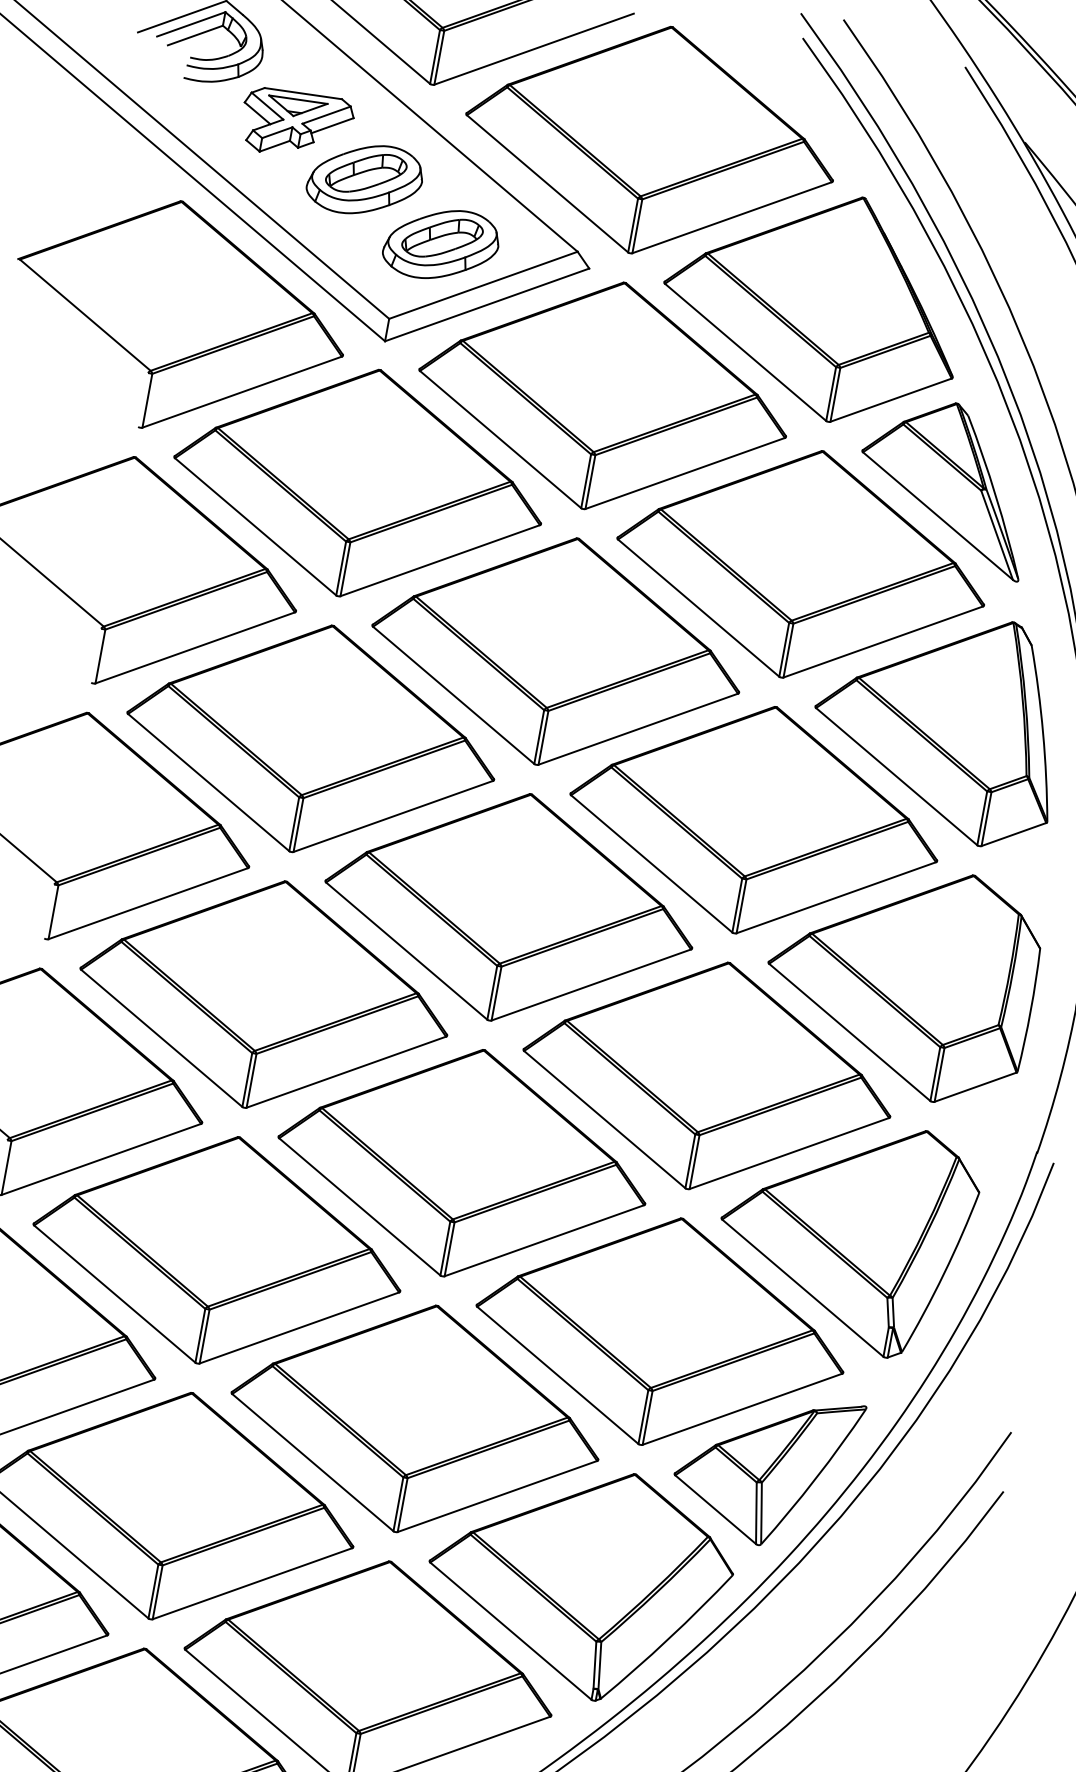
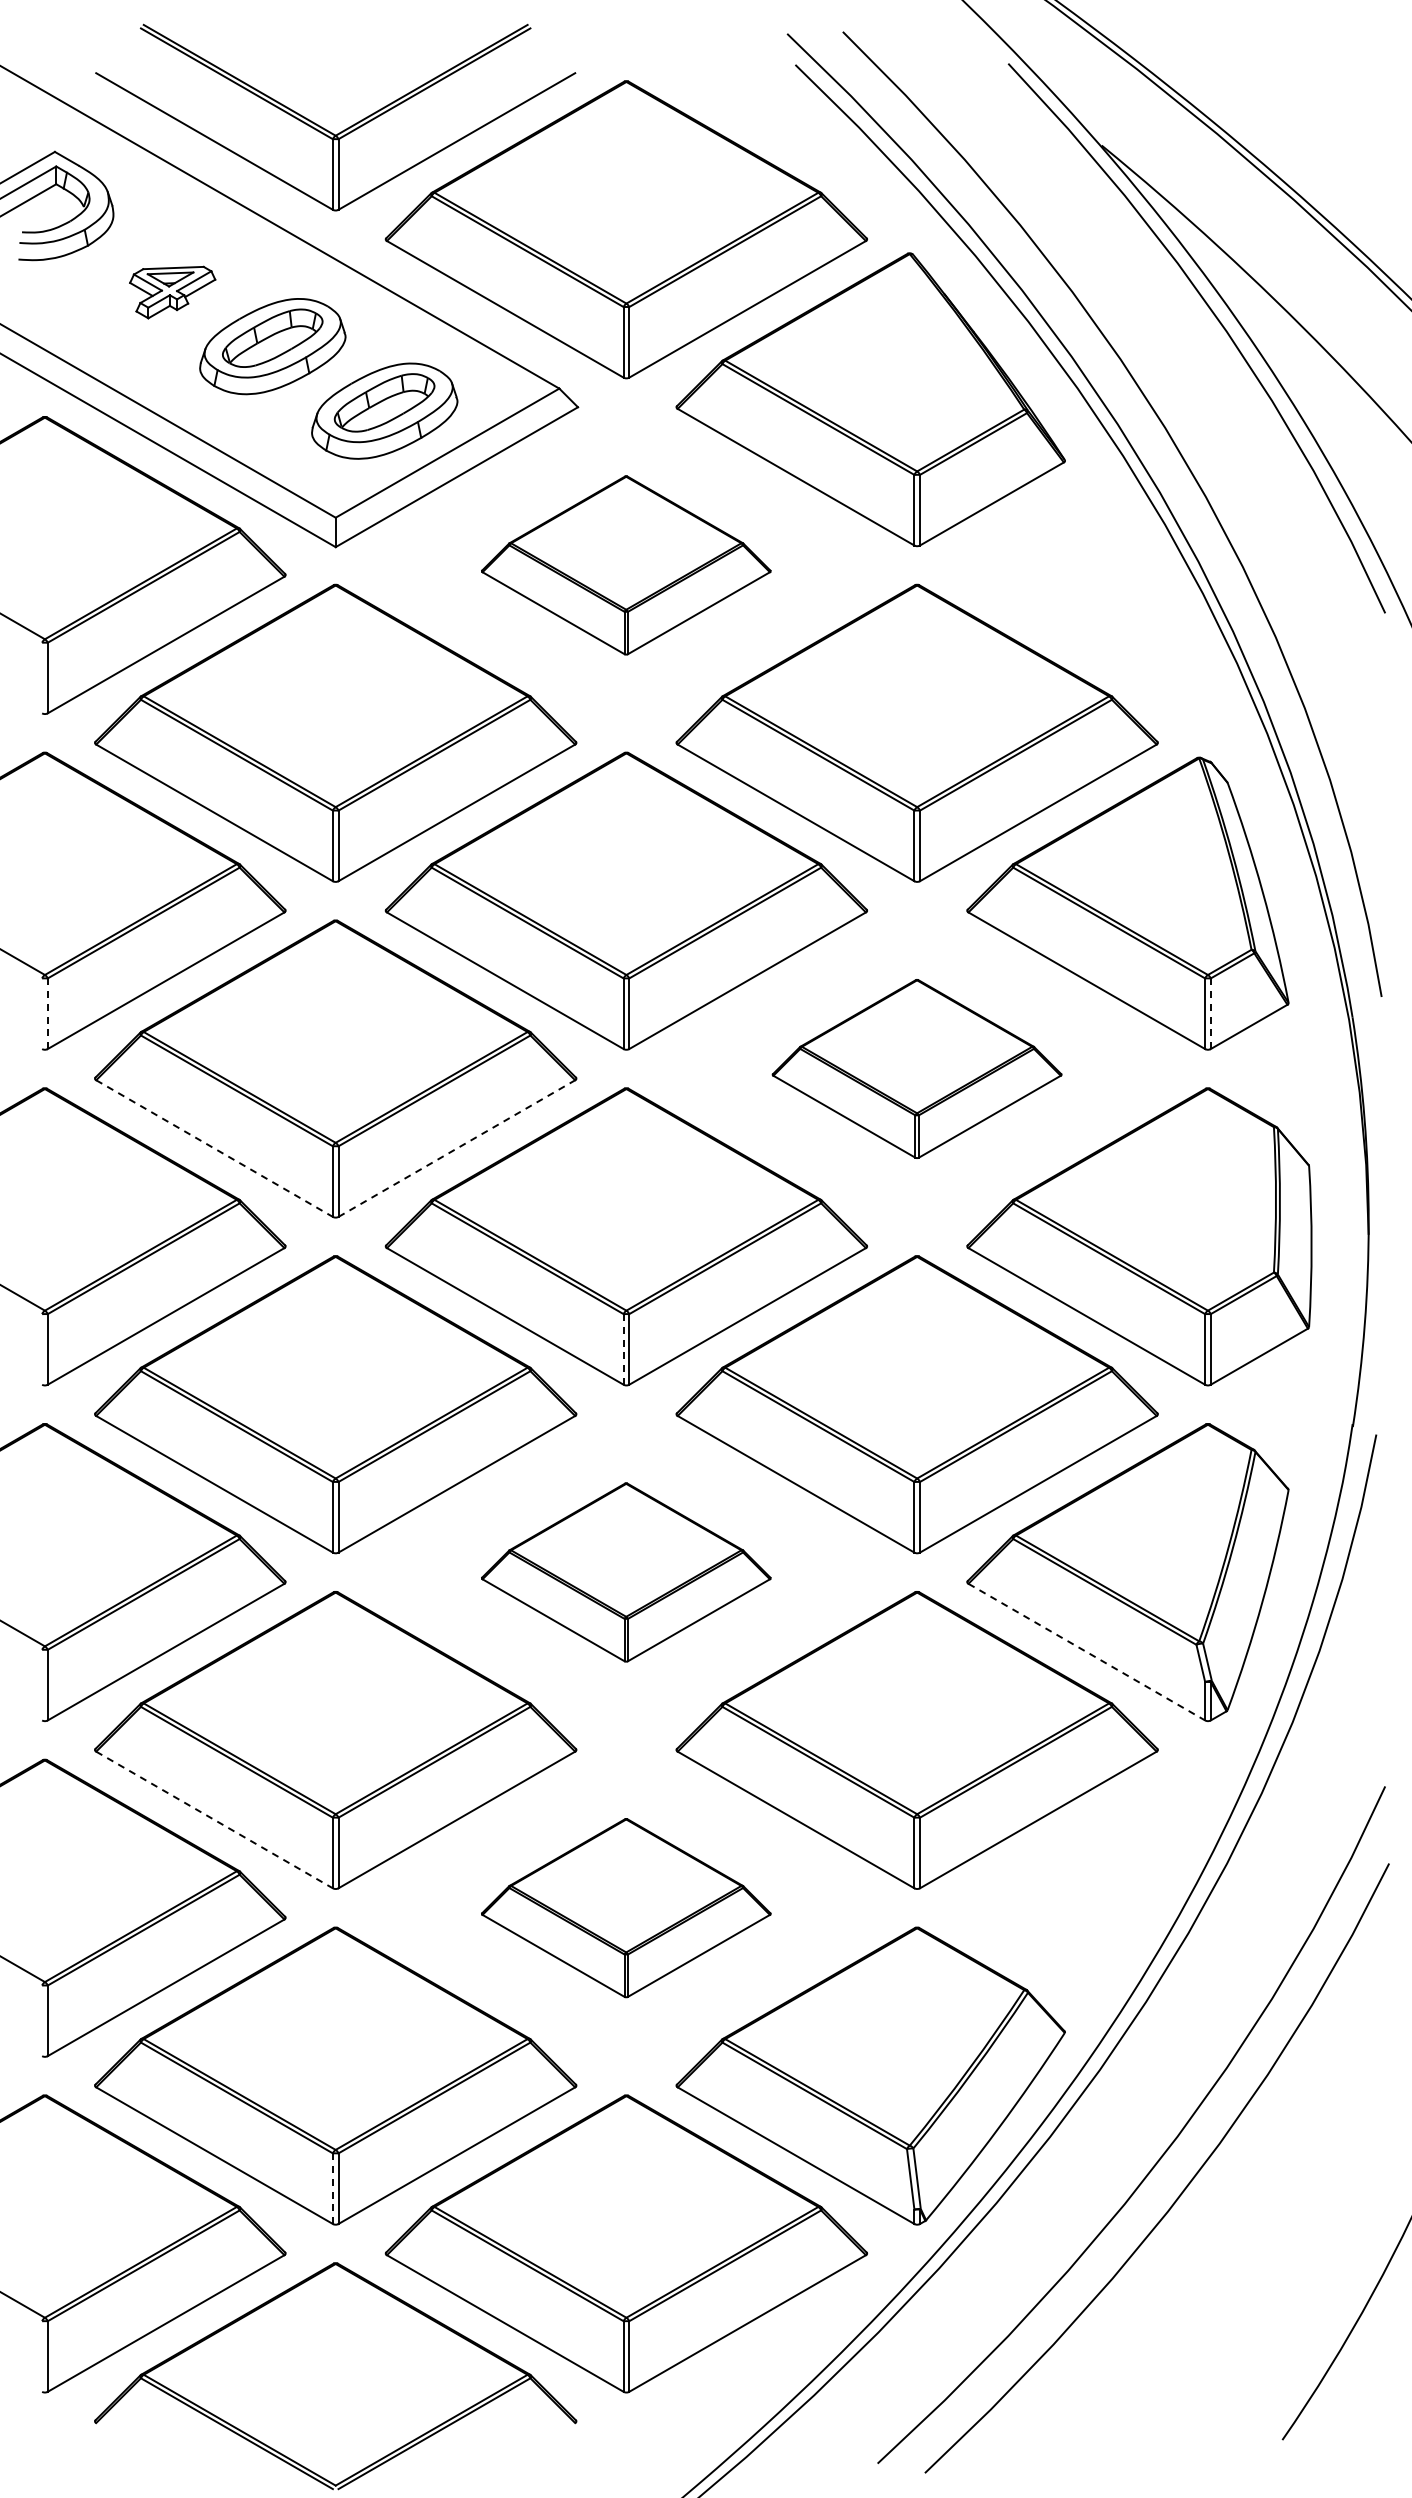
part: (296, 124) -> (172, 292), size x0.6
part: (603, 395) -> (625, 565), size x0.6
part: (945, 485) -> (1081, 599), removed
line: (100, 657) -> (47, 1014), solid -> dashed
line: (208, 782) -> (214, 1148), solid -> dashed
line: (393, 816) -> (456, 1148), solid -> dashed
part: (754, 819) -> (916, 1068), size x0.6
line: (986, 819) -> (1210, 1014), solid -> dashed
line: (492, 992) -> (623, 1348), solid -> dashed
part: (462, 1162) -> (625, 1572), size x0.6
line: (802, 1288) -> (1086, 1652), solid -> dashed
line: (114, 1293) -> (214, 1819), solid -> dashed
part: (415, 1418) -> (625, 1907), size x0.6
part: (765, 1466) -> (1081, 1887), removed
line: (153, 1591) -> (332, 2188), solid -> dashed

